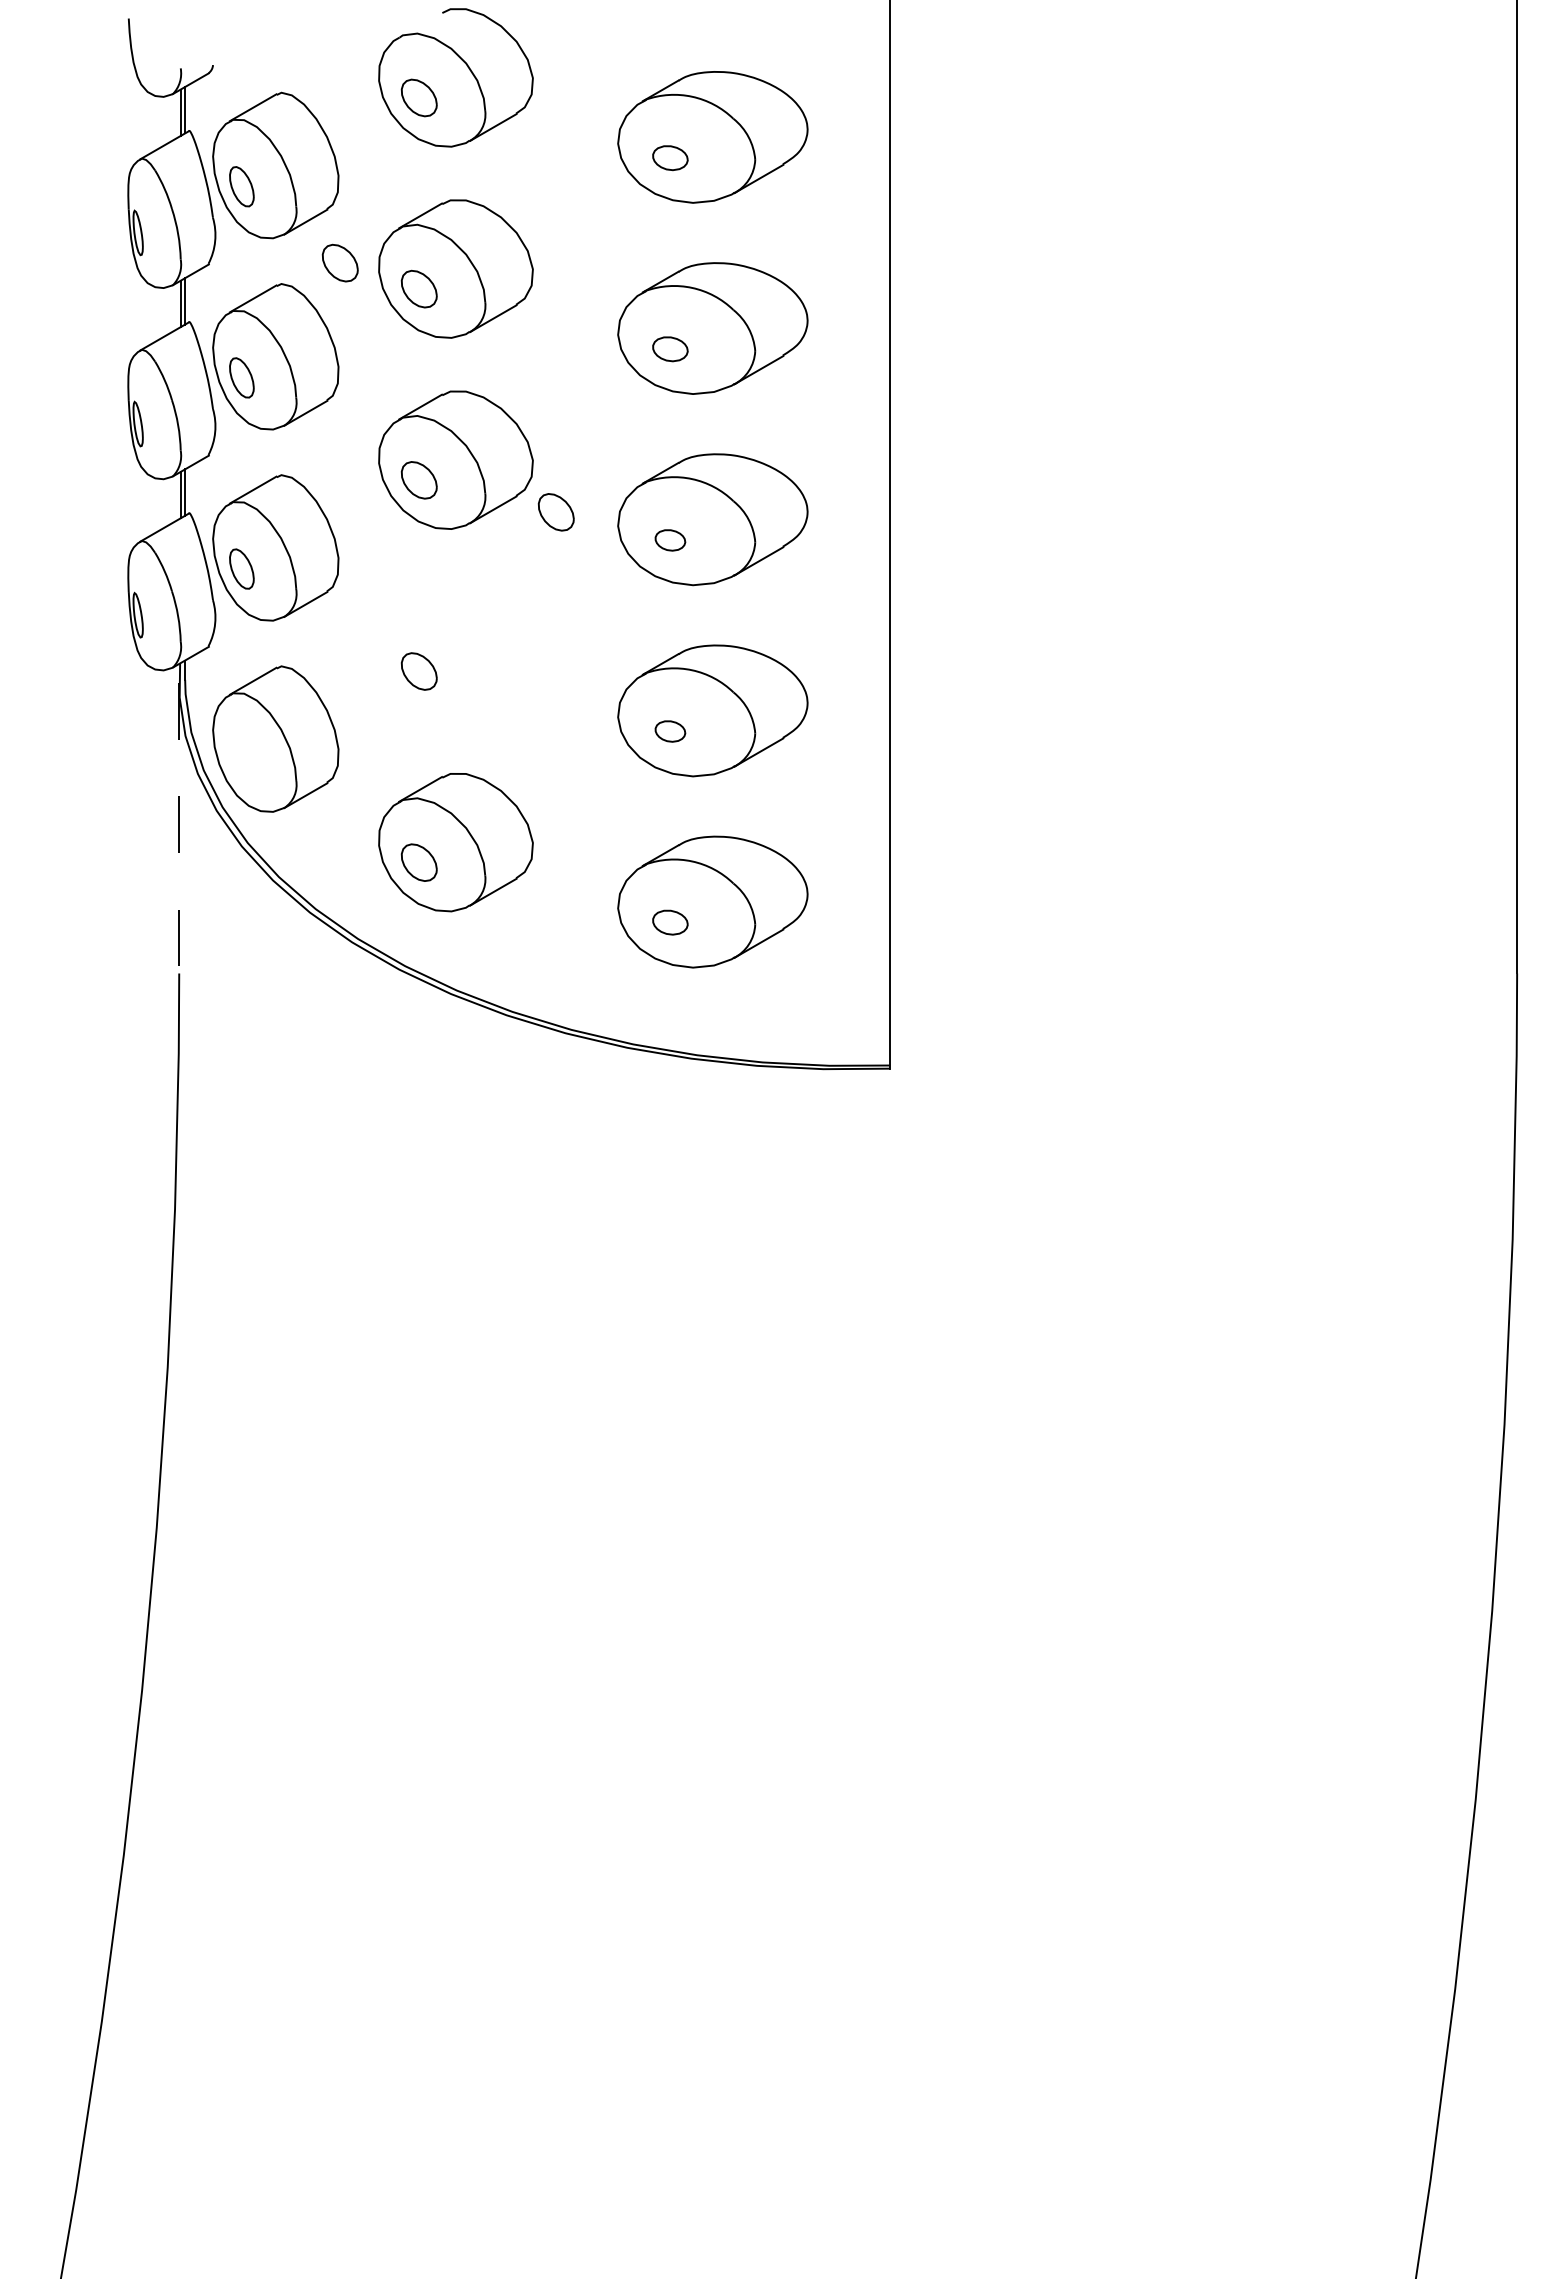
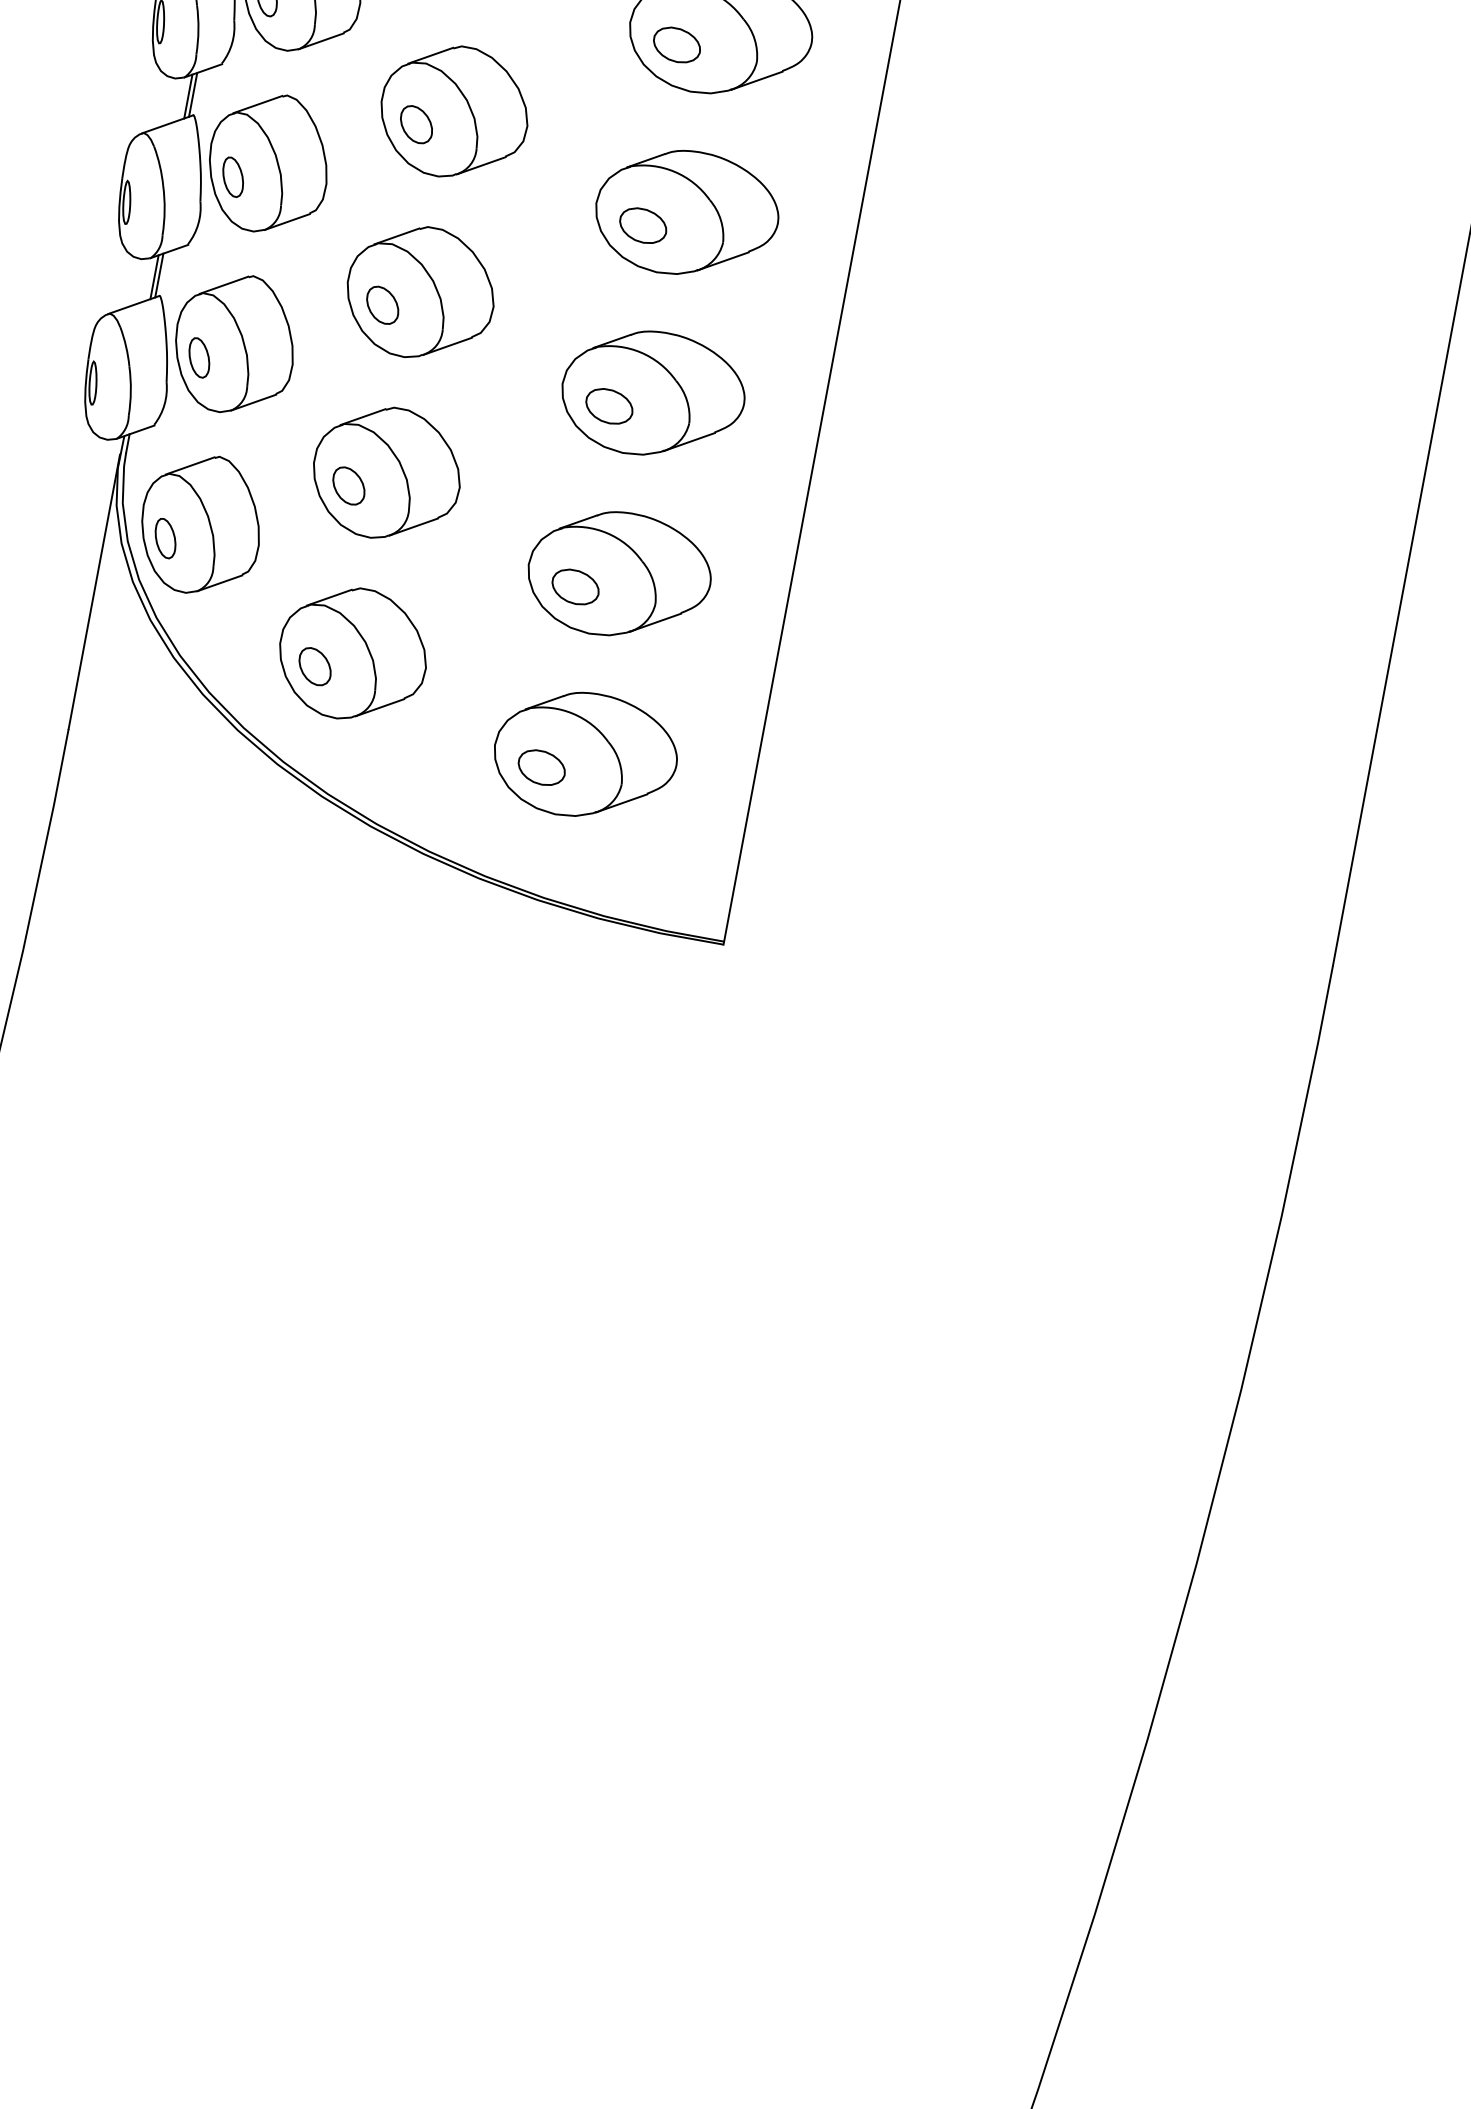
part: (670, 158) -> (677, 45), size x1.43
part: (339, 262) -> (345, 85), removed
part: (670, 349) -> (643, 226), size x1.43
part: (555, 512) -> (505, 359), removed
part: (670, 540) -> (609, 406), size x1.67
part: (455, 651) -> (386, 473), added
part: (670, 731) -> (575, 587), size x1.67
part: (241, 759) -> (165, 537), added
line: (179, 828) -> (94, 592), dashed -> solid
part: (670, 922) -> (541, 767), size x1.43

